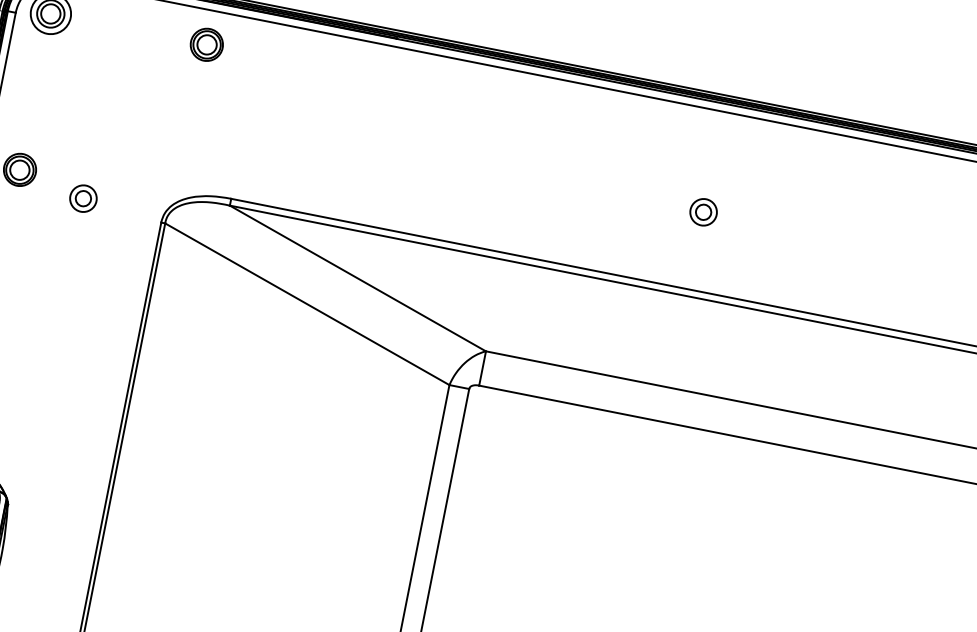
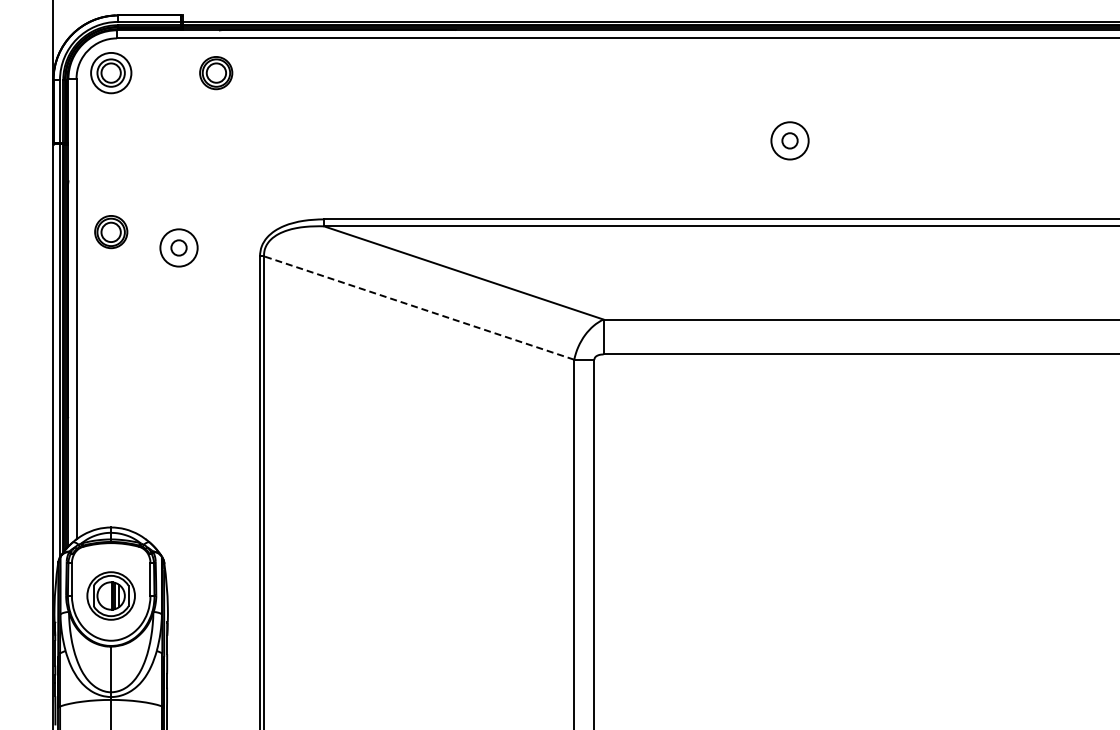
part: (207, 45) -> (216, 73), moved
circle: (83, 198) -> (178, 247), size x1.4
circle: (703, 211) -> (789, 140), size x1.4
line: (306, 303) -> (418, 307), solid -> dashed

